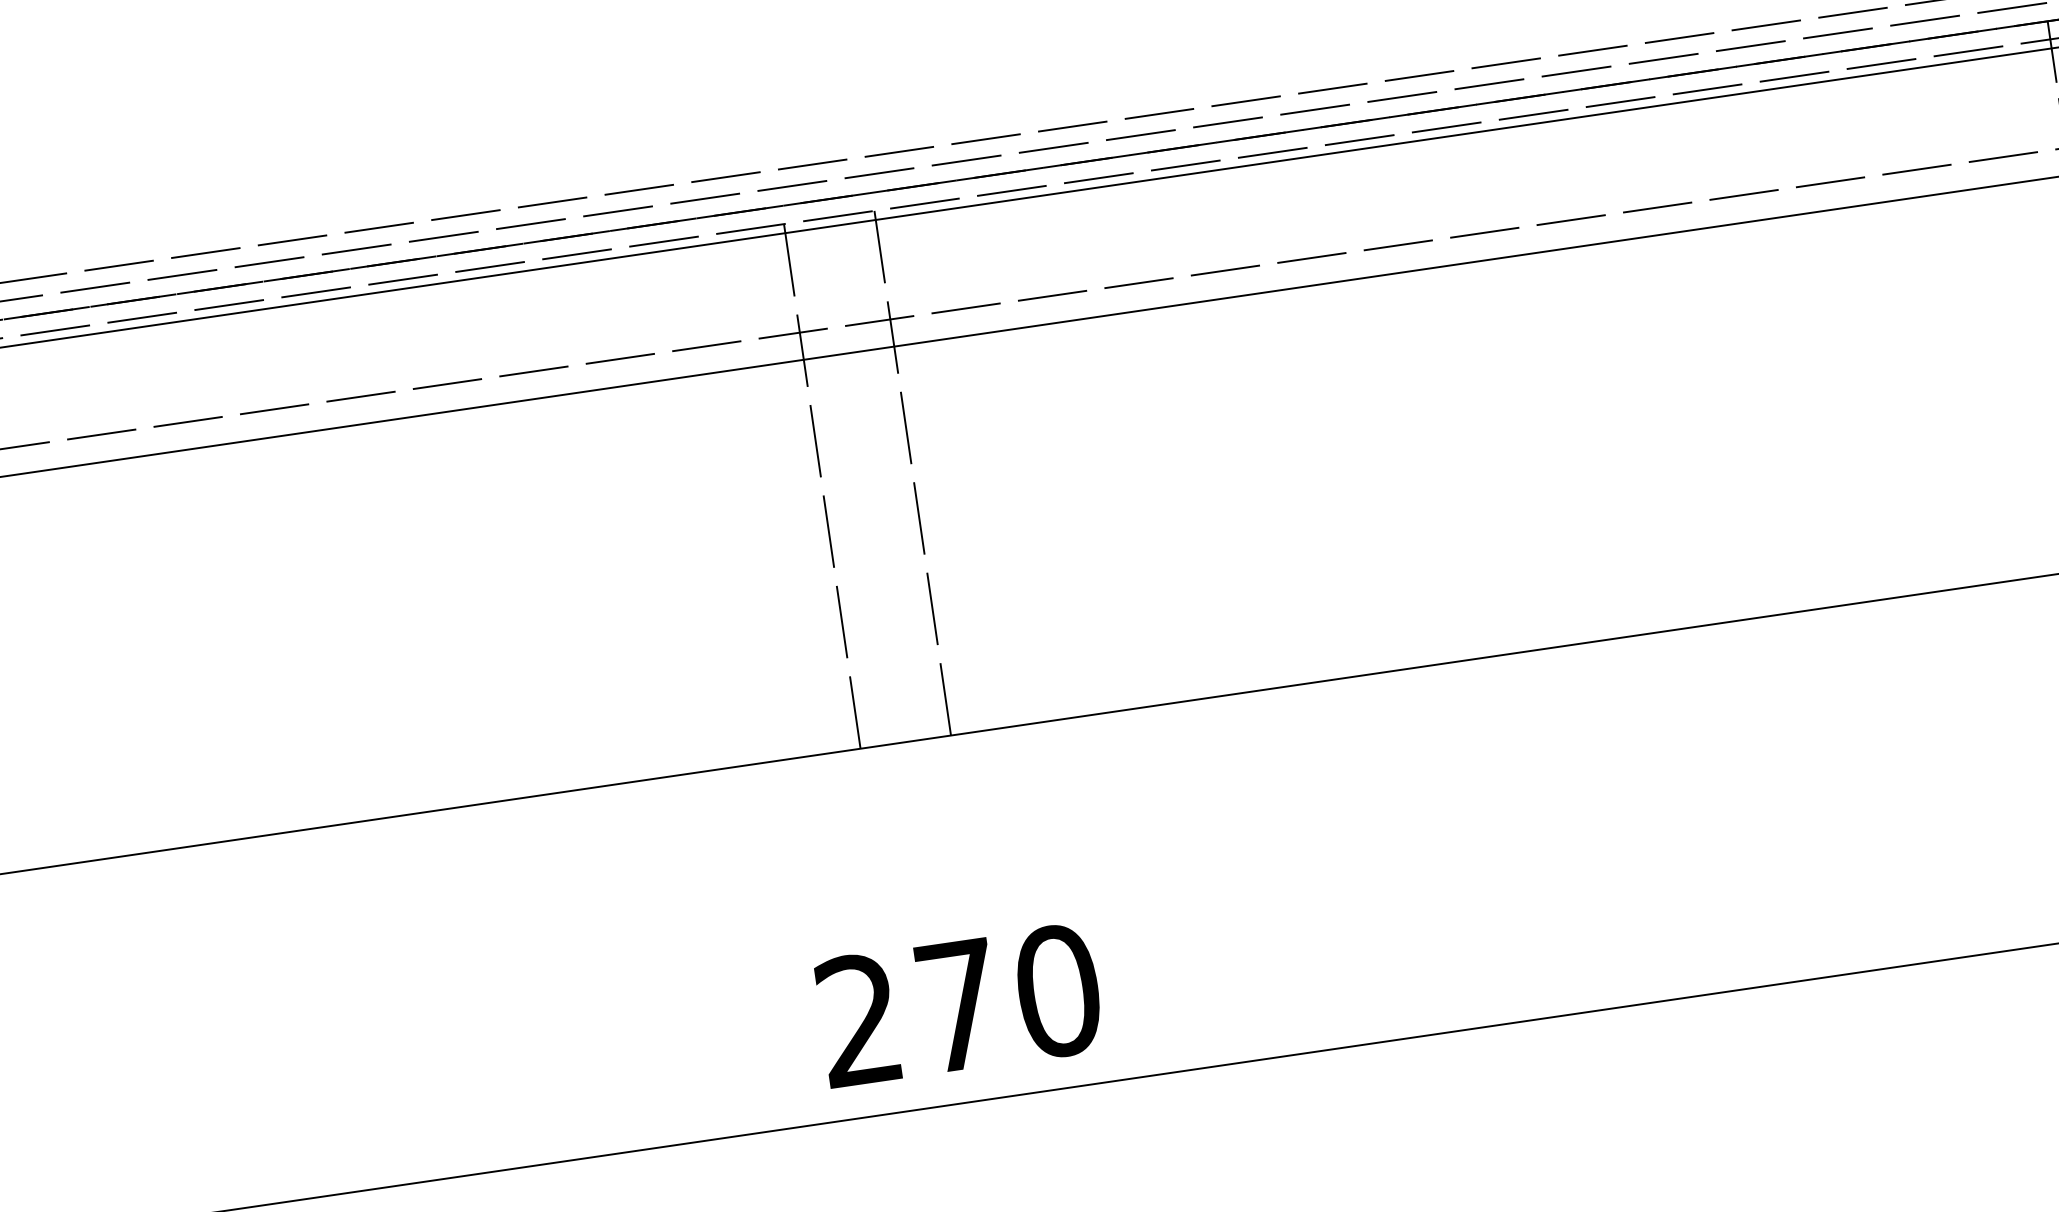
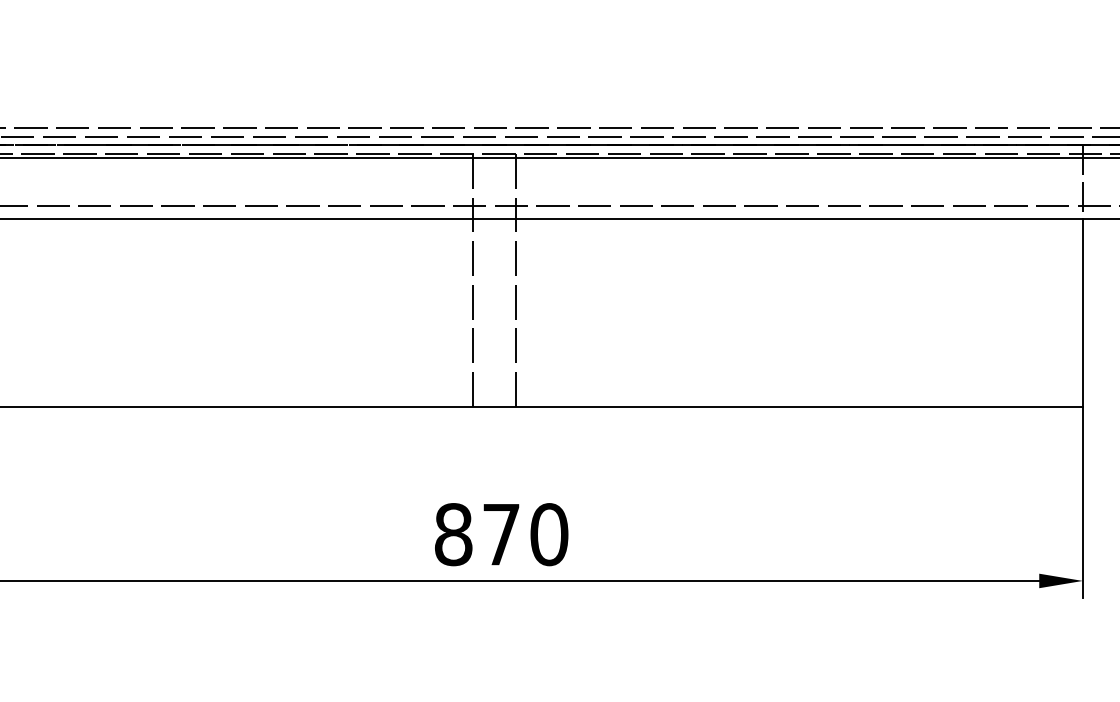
text: (859, 1019) -> (453, 534), 270 -> 870

